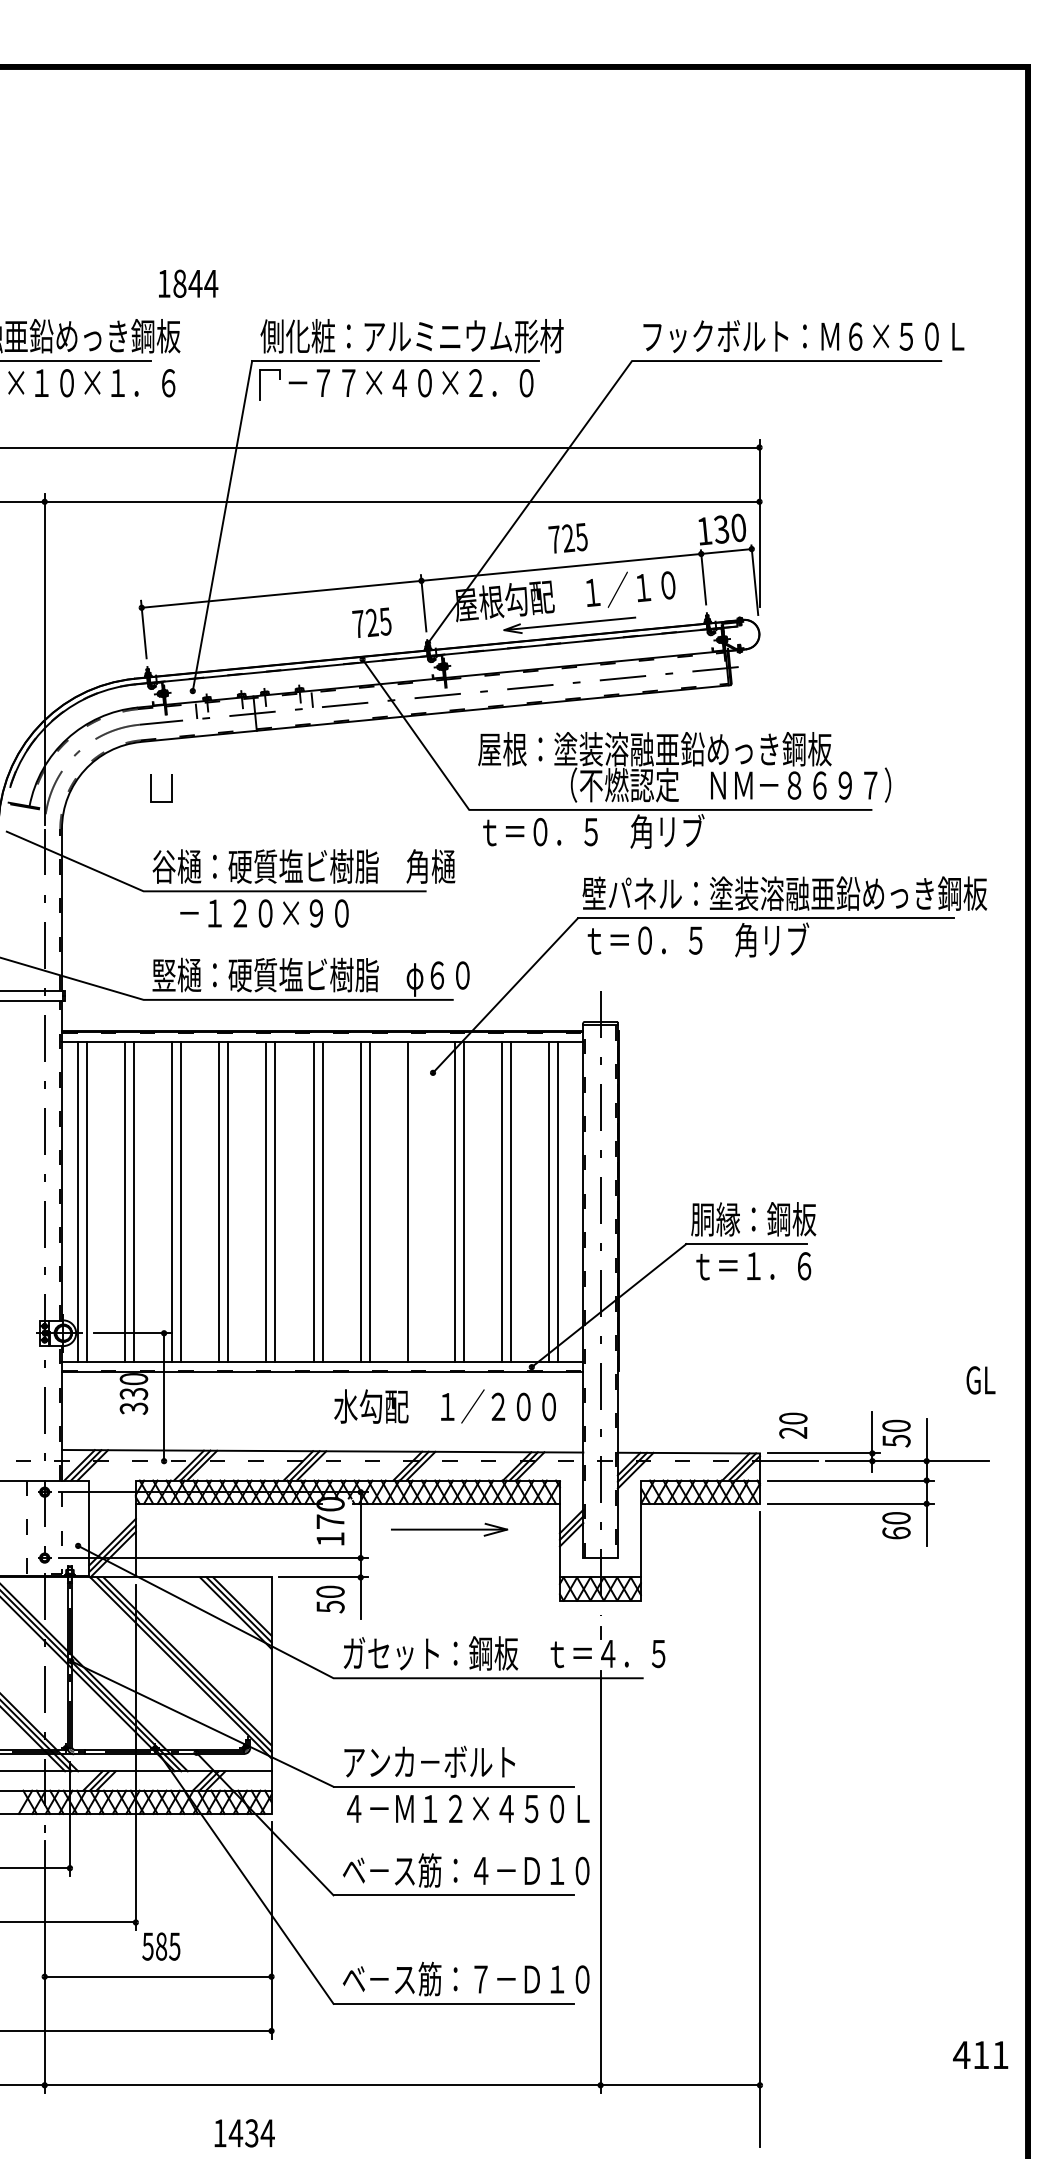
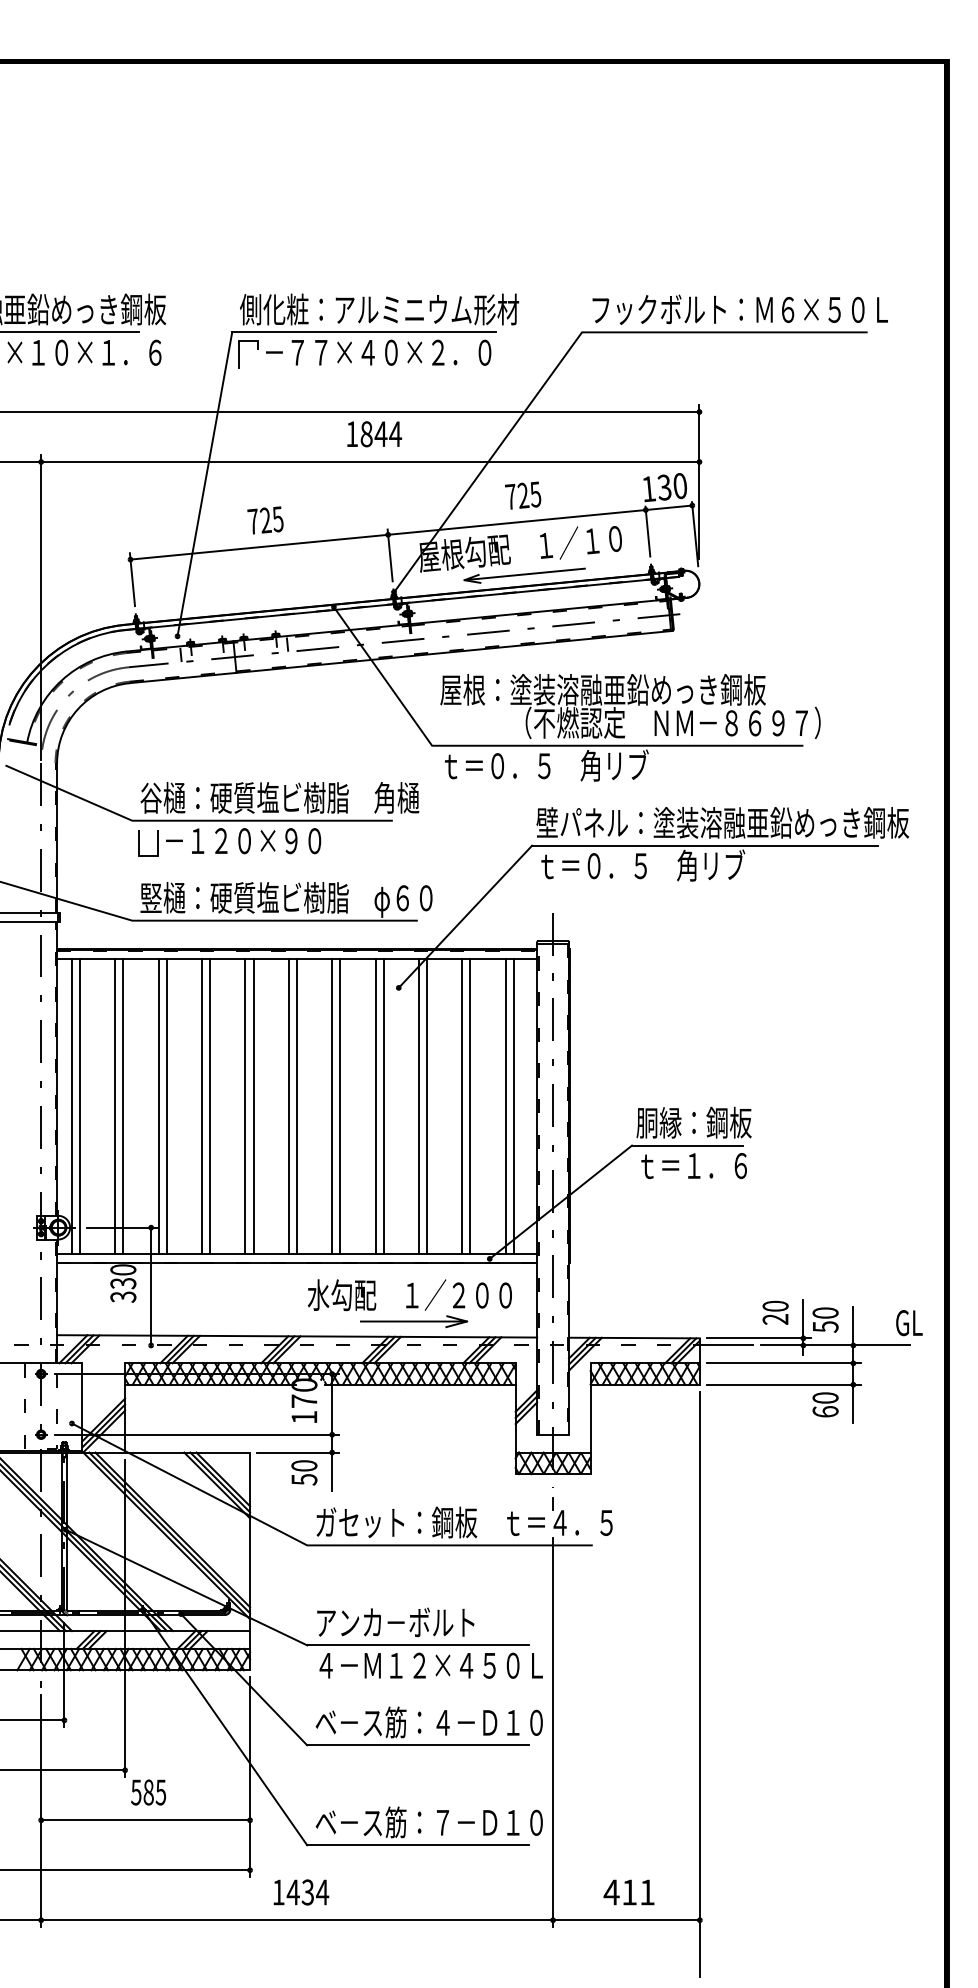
text: (188, 284) -> (374, 434), moved
text: (371, 622) -> (265, 520), moved
line: (151, 787) -> (139, 843), moved
line: (416, 1201) -> (383, 1106), added
text: (981, 1380) -> (909, 1323), moved
text: (793, 1425) -> (775, 1312), moved
part: (449, 1529) -> (413, 1321), moved
text: (980, 2055) -> (628, 1892), moved
text: (244, 2133) -> (301, 1892), moved

